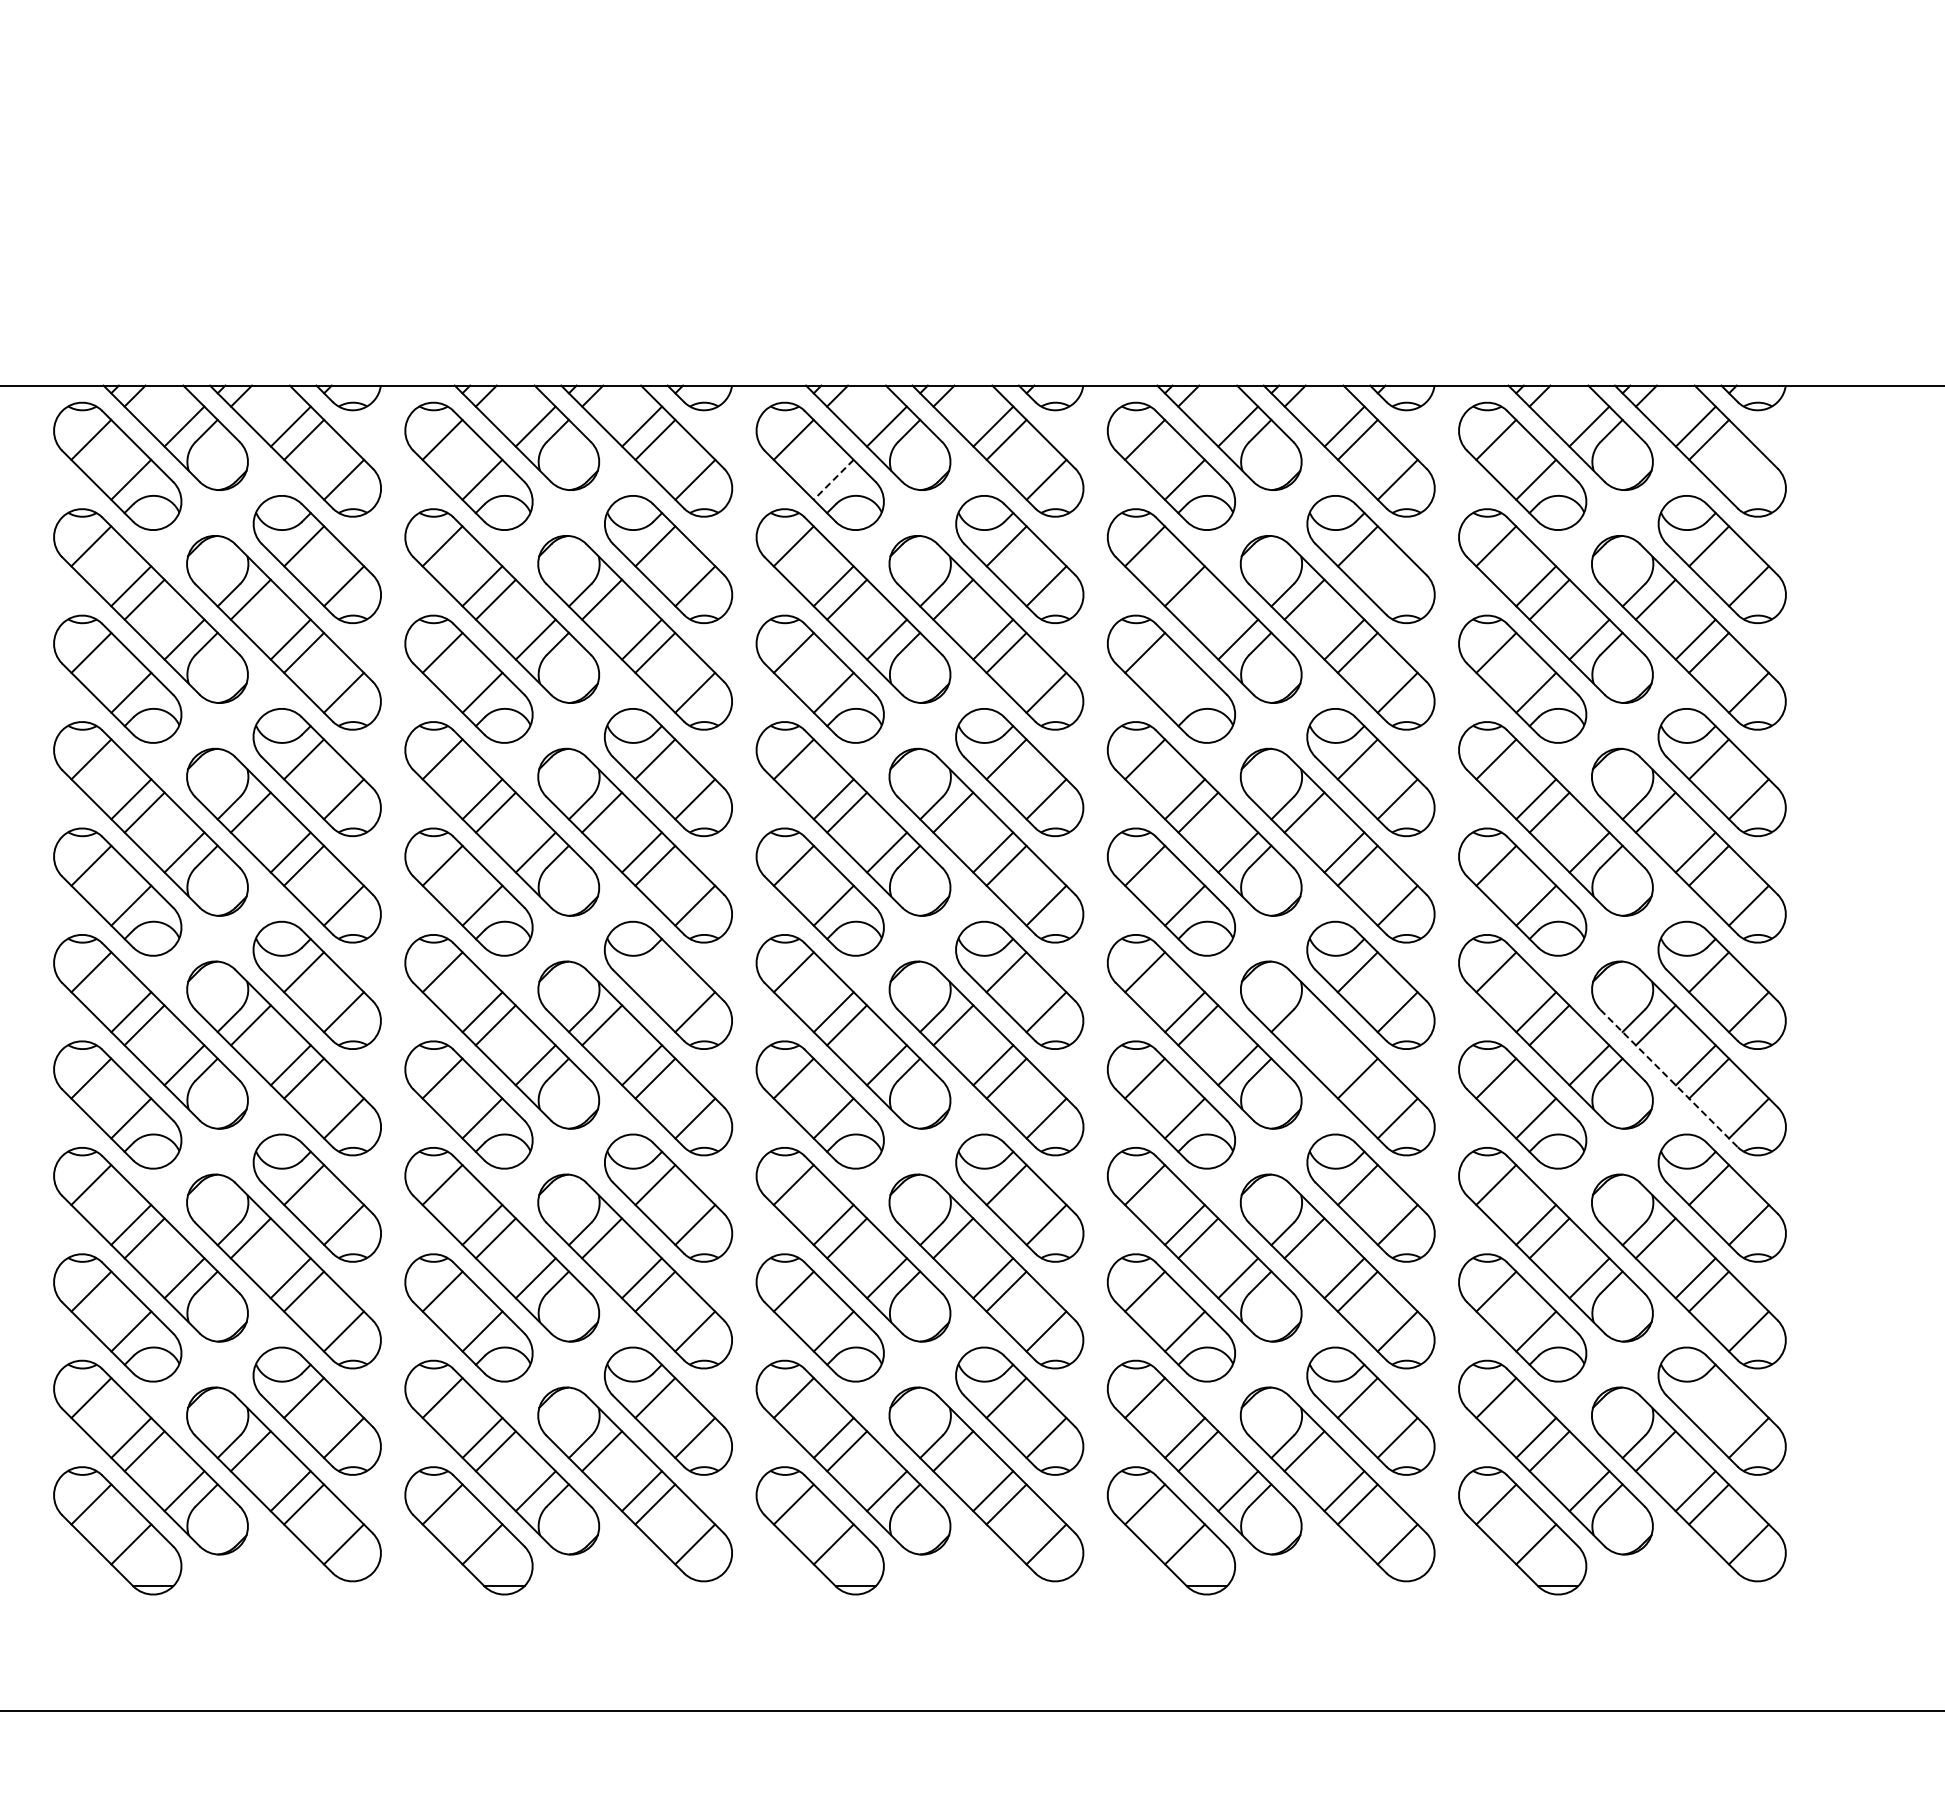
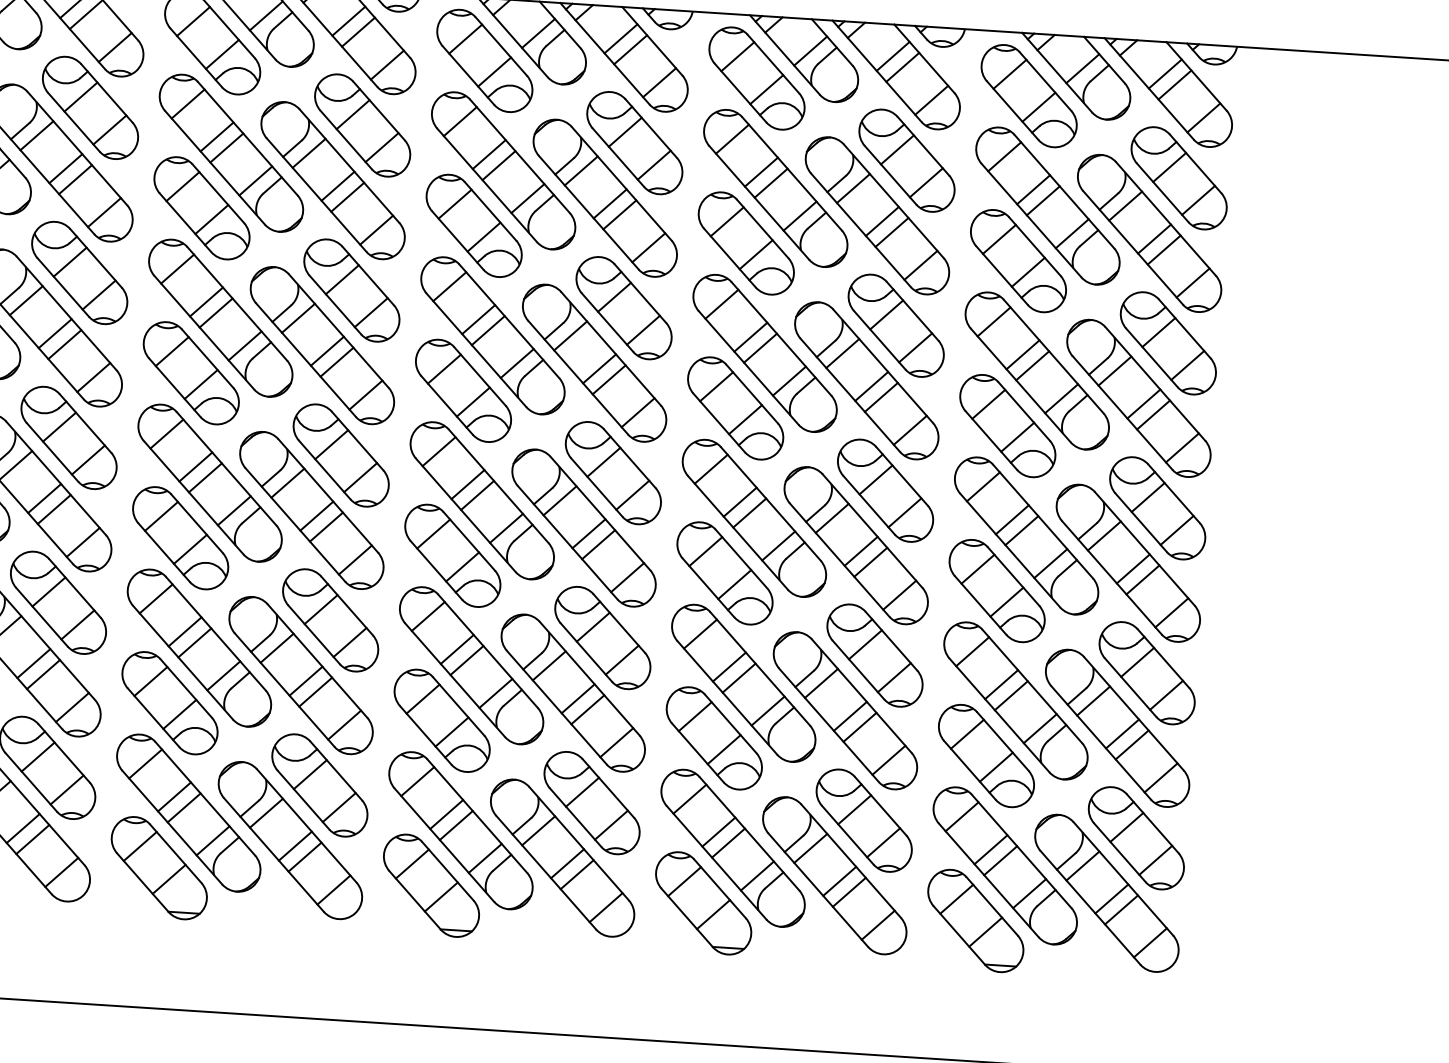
line: (1748, 479) -> (1203, 117), added
line: (833, 480) -> (494, 72), dashed -> solid
line: (1397, 586) -> (926, 182), added
line: (1198, 599) -> (771, 183), added
line: (1185, 692) -> (756, 254), added
line: (655, 972) -> (331, 444), added
line: (1304, 1025) -> (832, 518), added
line: (1344, 1065) -> (861, 551), added
line: (1669, 1078) -> (1112, 577), dashed -> solid
line: (1708, 1398) -> (1126, 827), added

